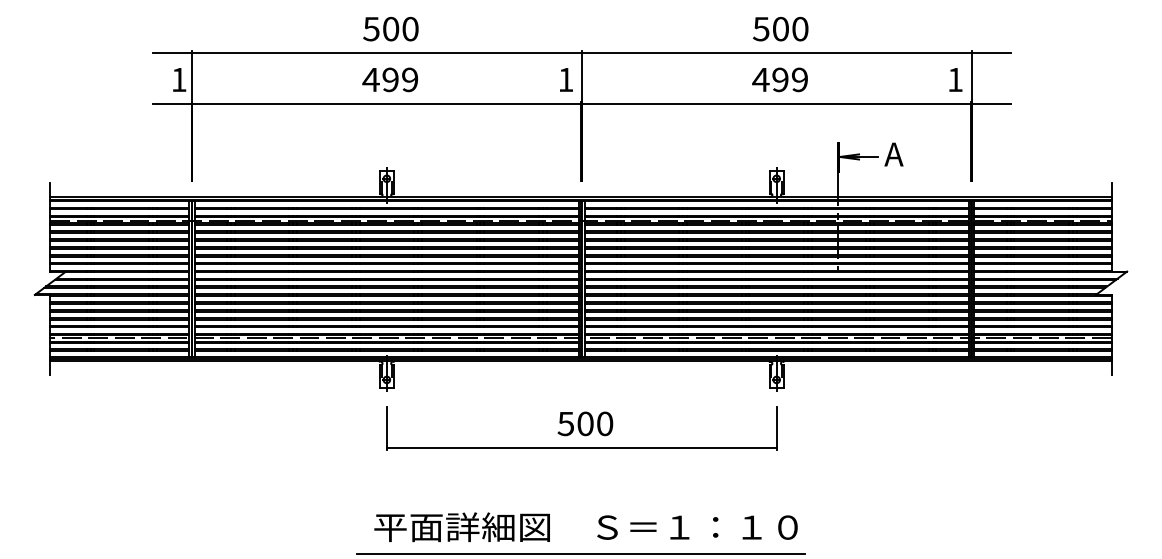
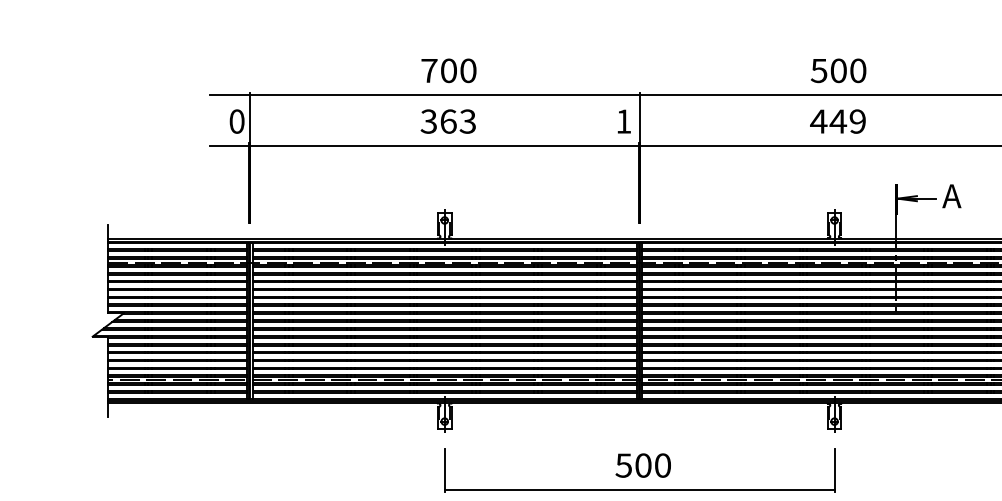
text: (371, 29) -> (429, 71), 500 -> 700
text: (179, 79) -> (237, 121), 1 -> 0
text: (390, 79) -> (448, 121), 499 -> 363
text: (780, 79) -> (838, 121), 499 -> 449

